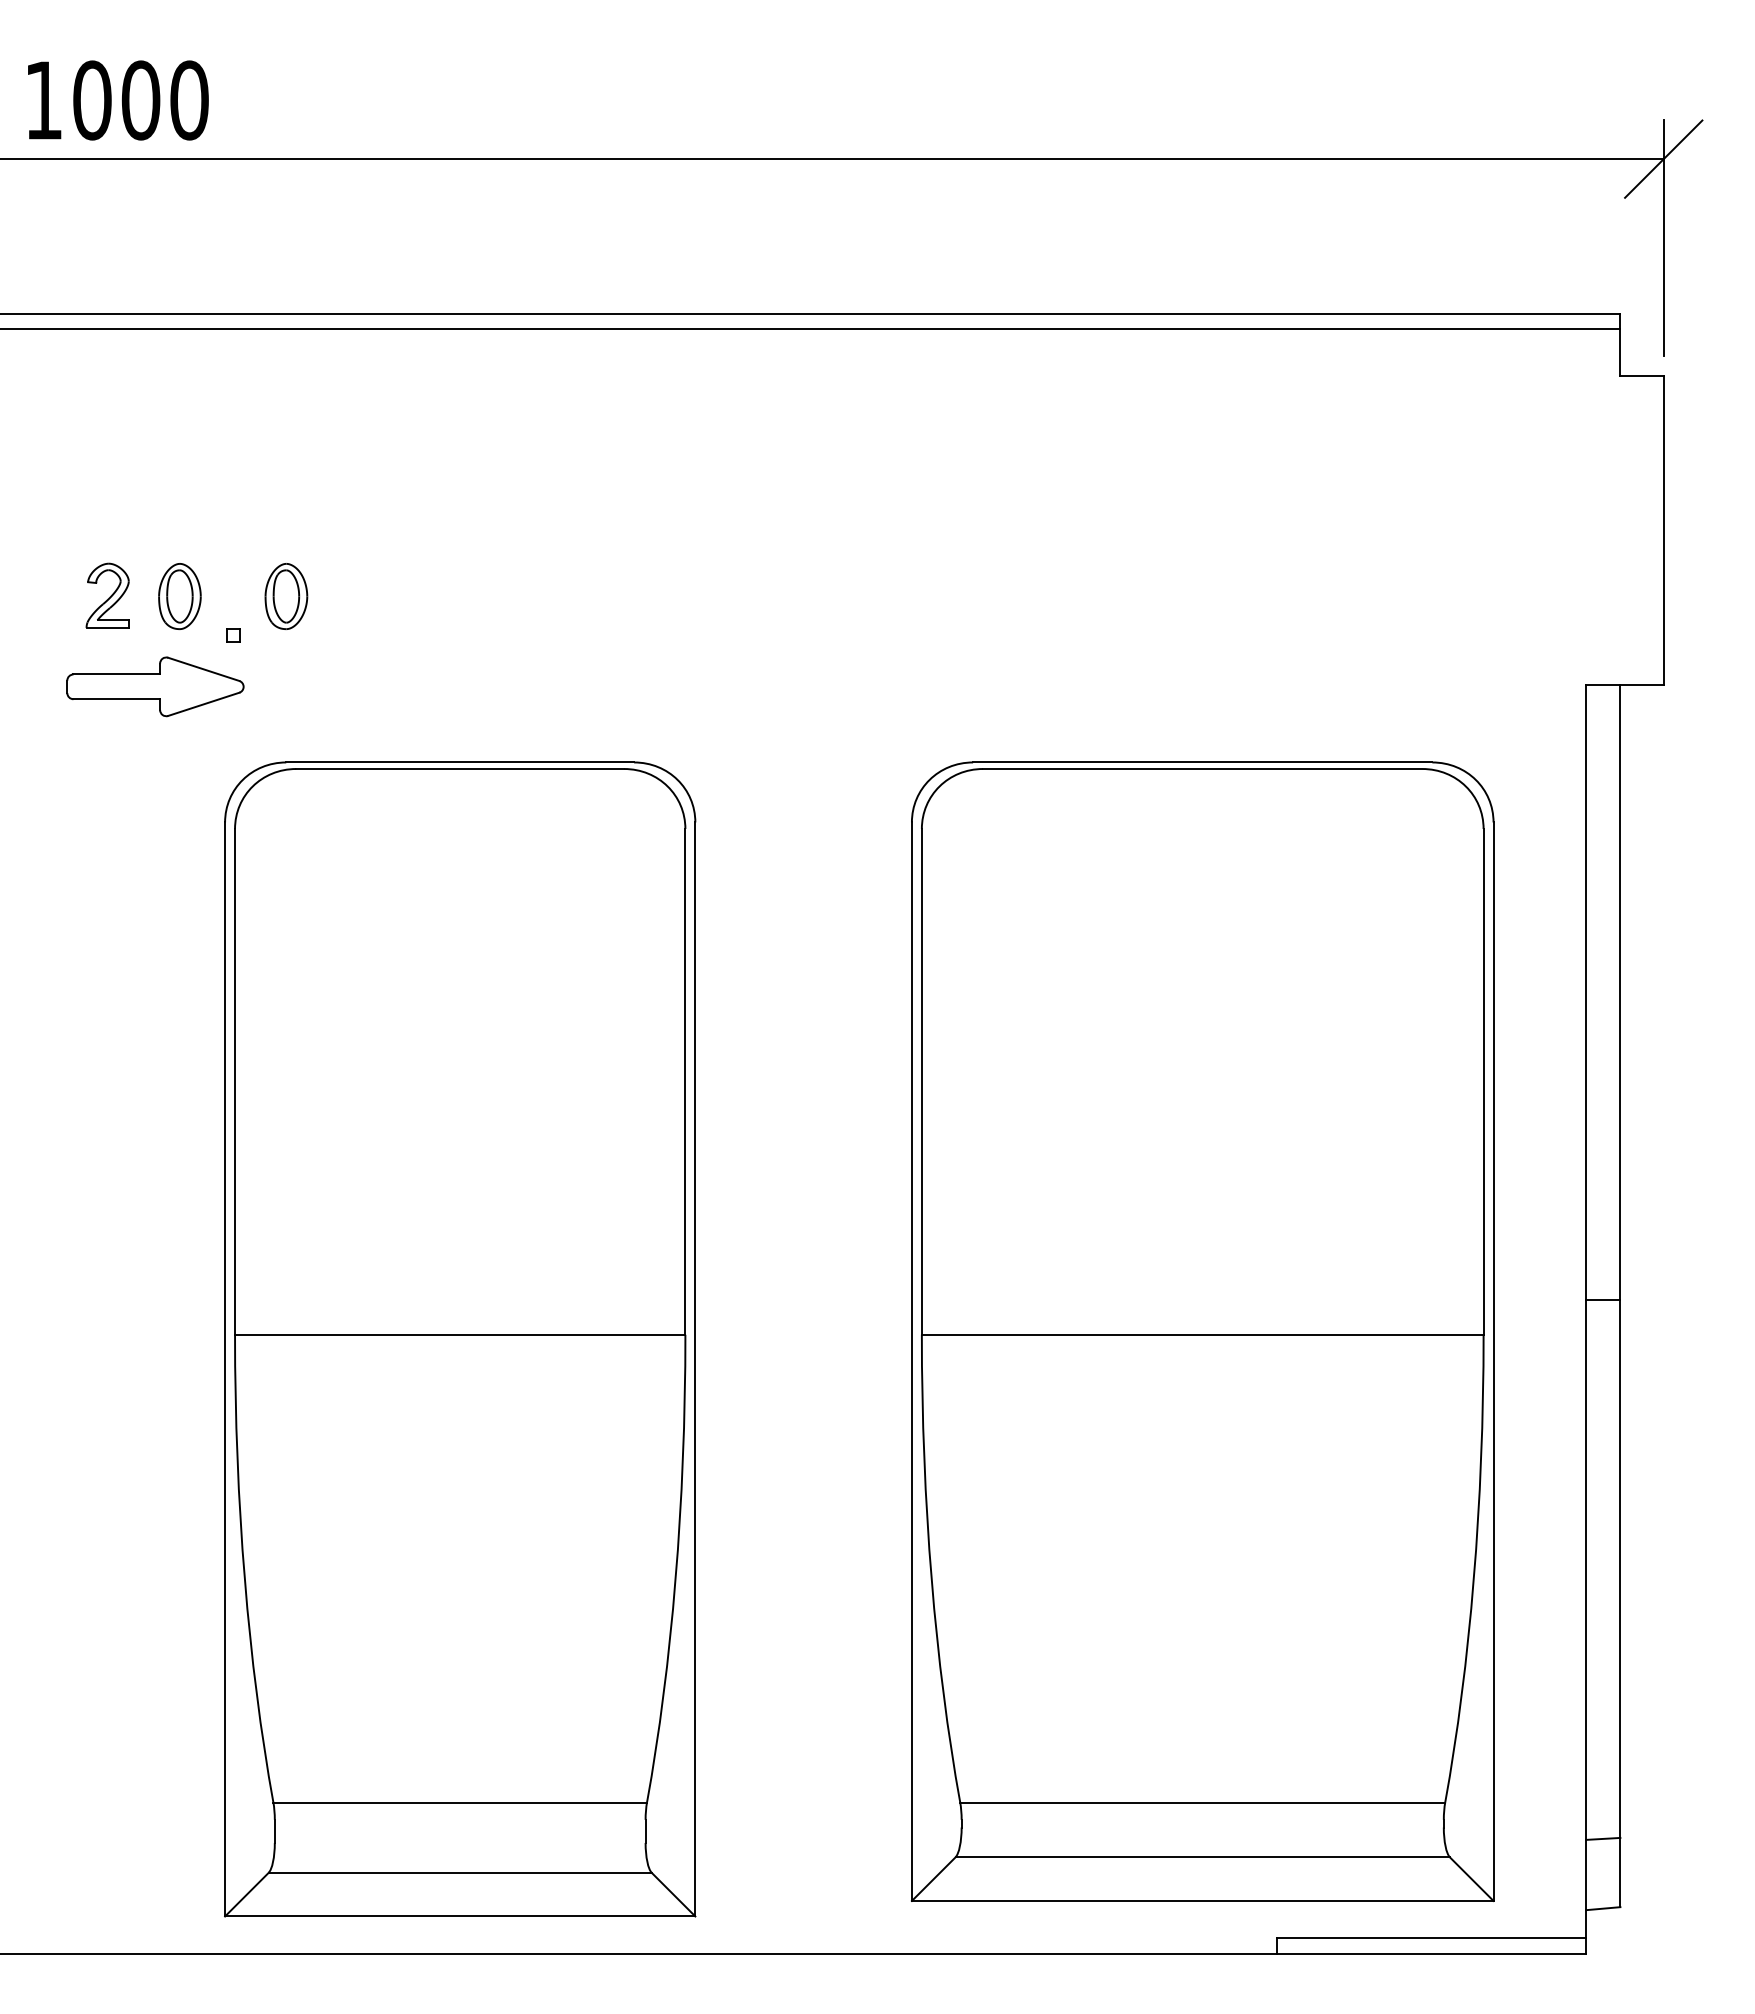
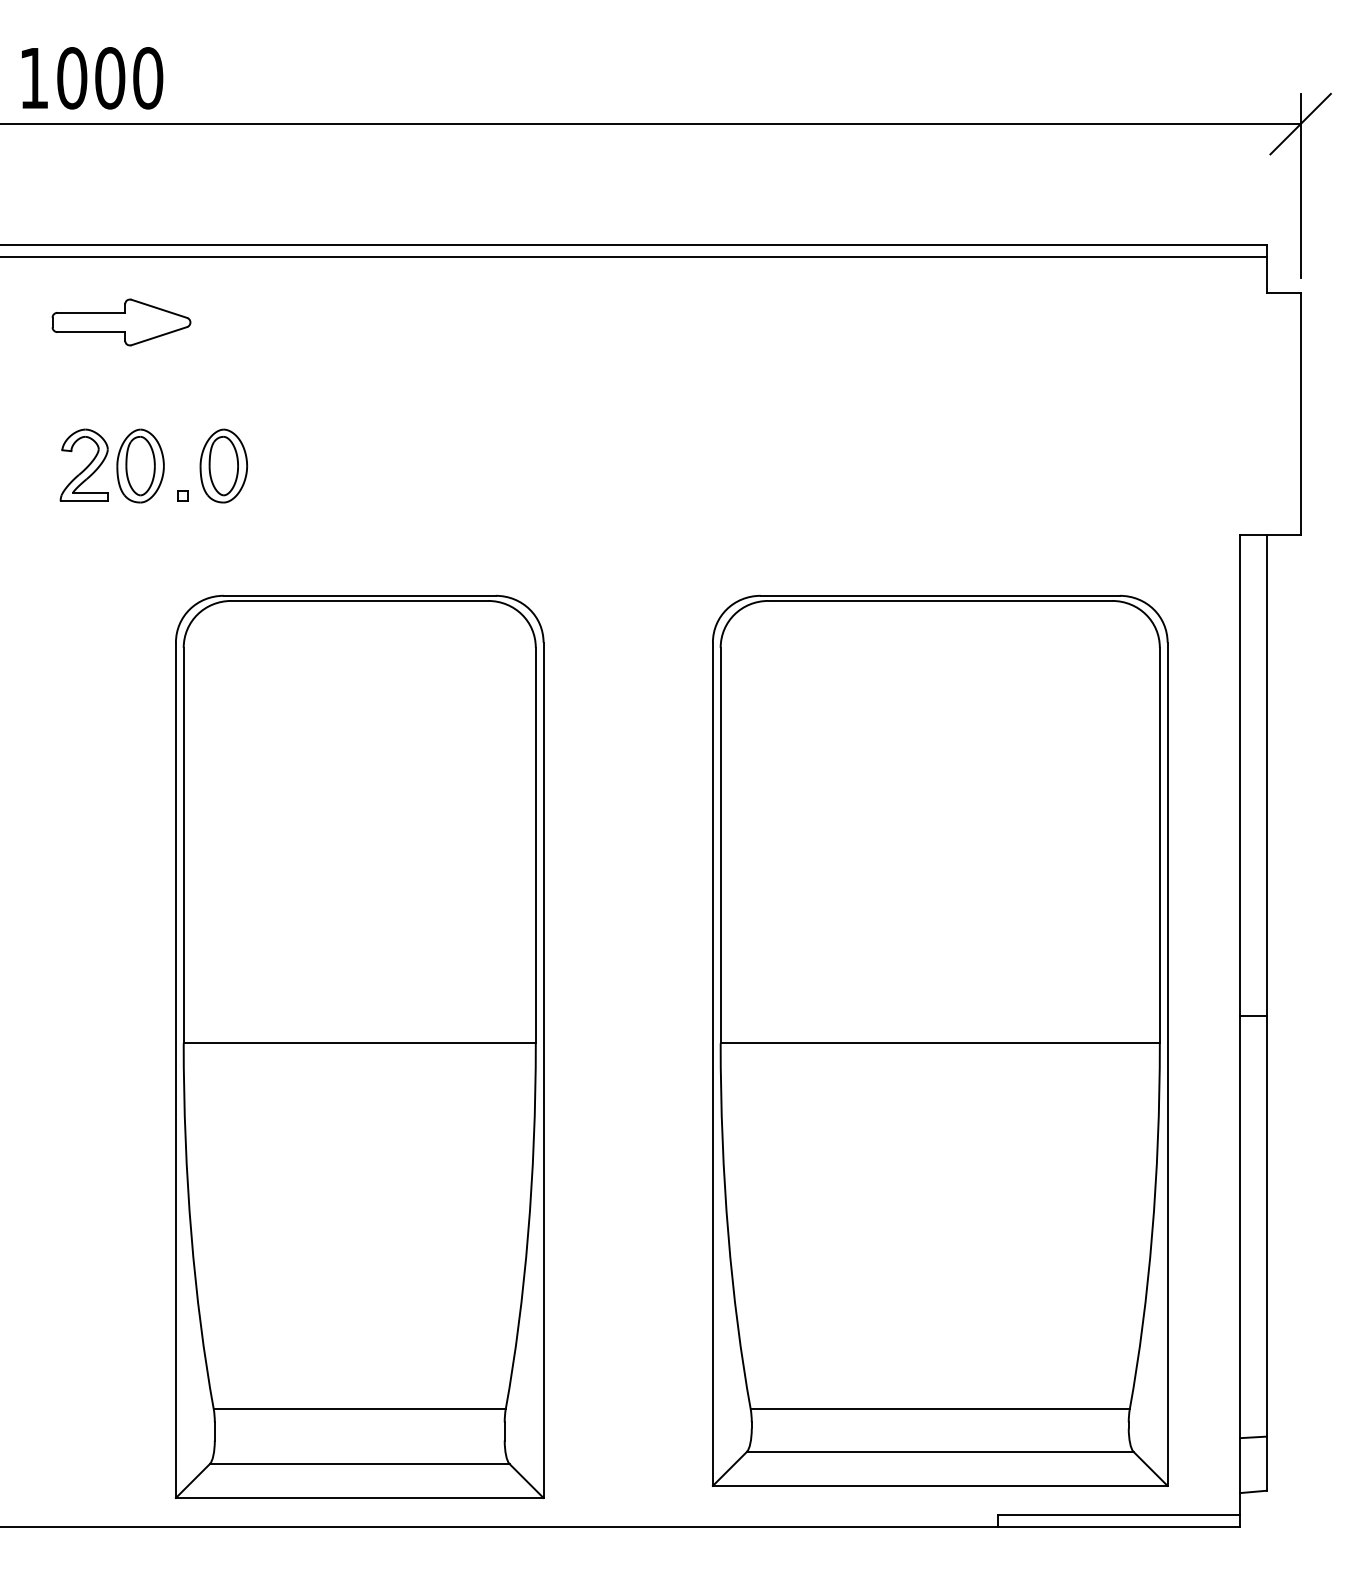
part: (107, 595) -> (84, 465), size x1.43
part: (179, 596) -> (140, 466), size x1.43
part: (286, 596) -> (223, 466), size x1.43
part: (155, 686) -> (121, 322), moved

